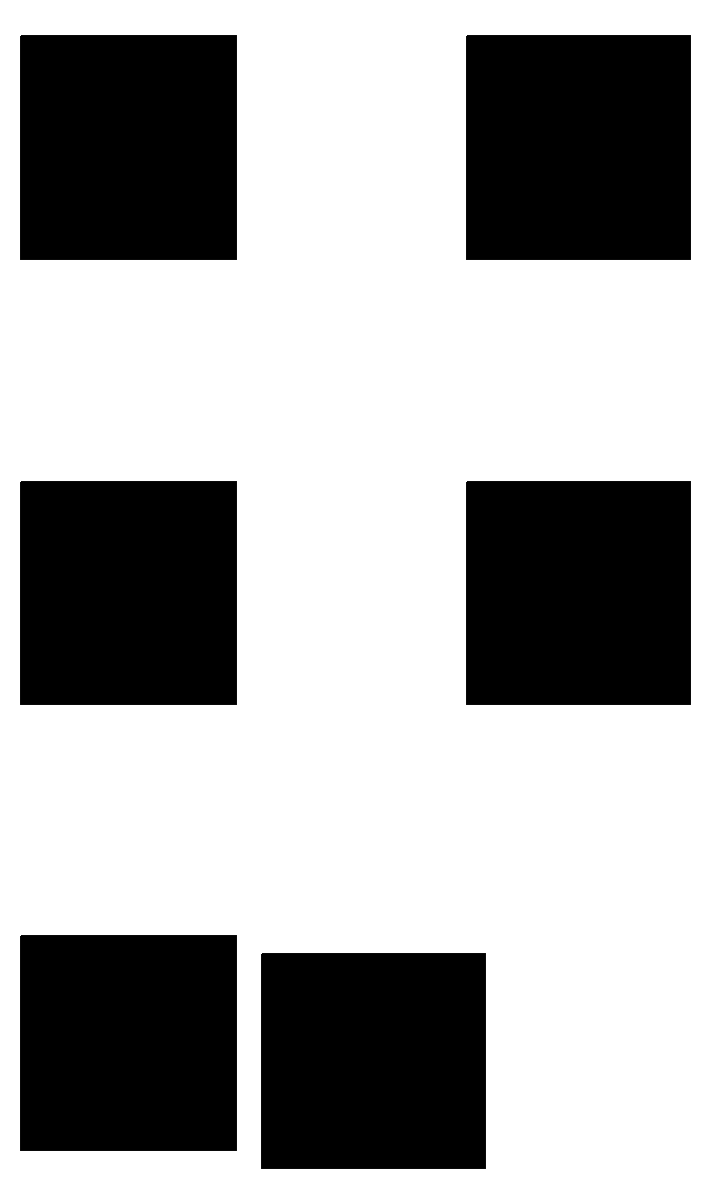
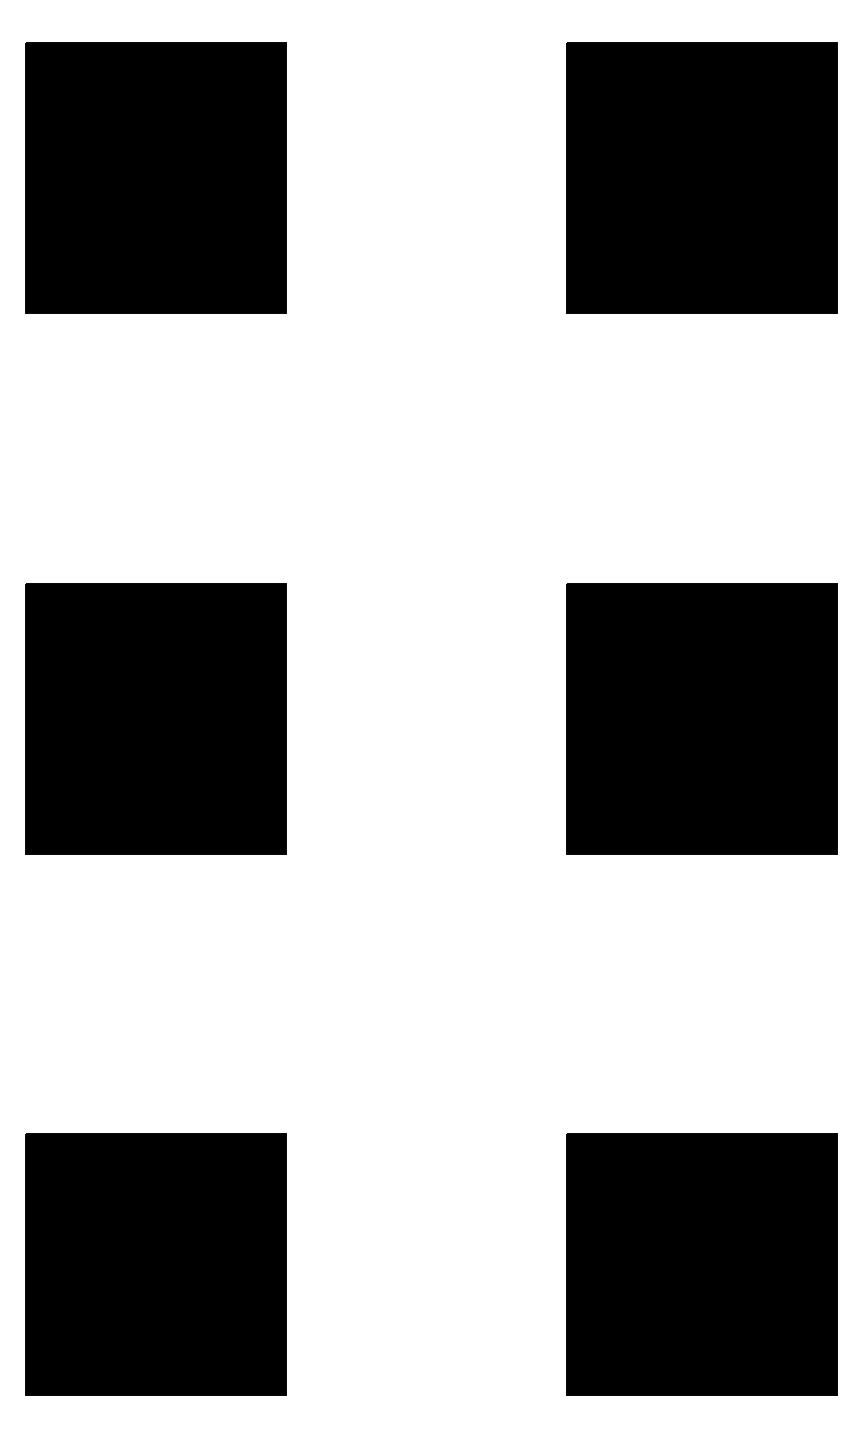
part: (373, 1060) -> (701, 1264), moved

